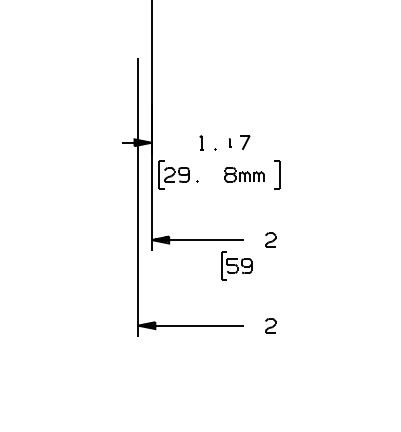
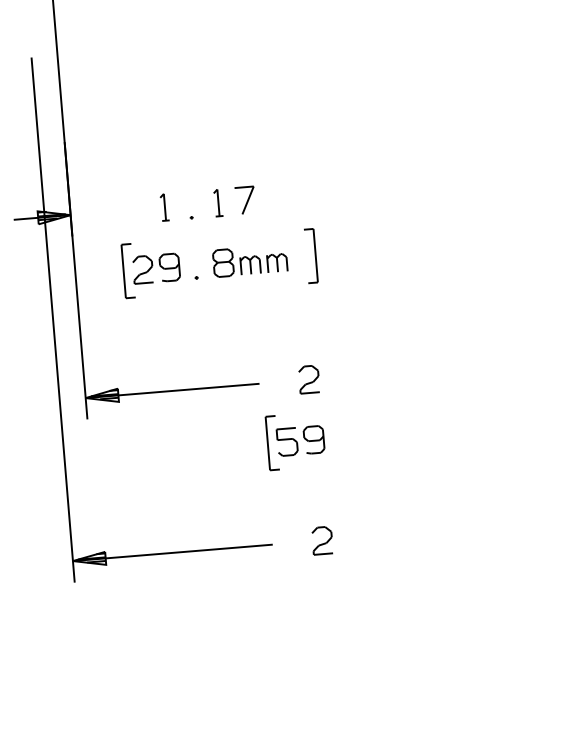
part: (230, 142) -> (218, 202), size x1.67
part: (178, 174) -> (159, 267), moved
part: (236, 265) -> (294, 440), moved

